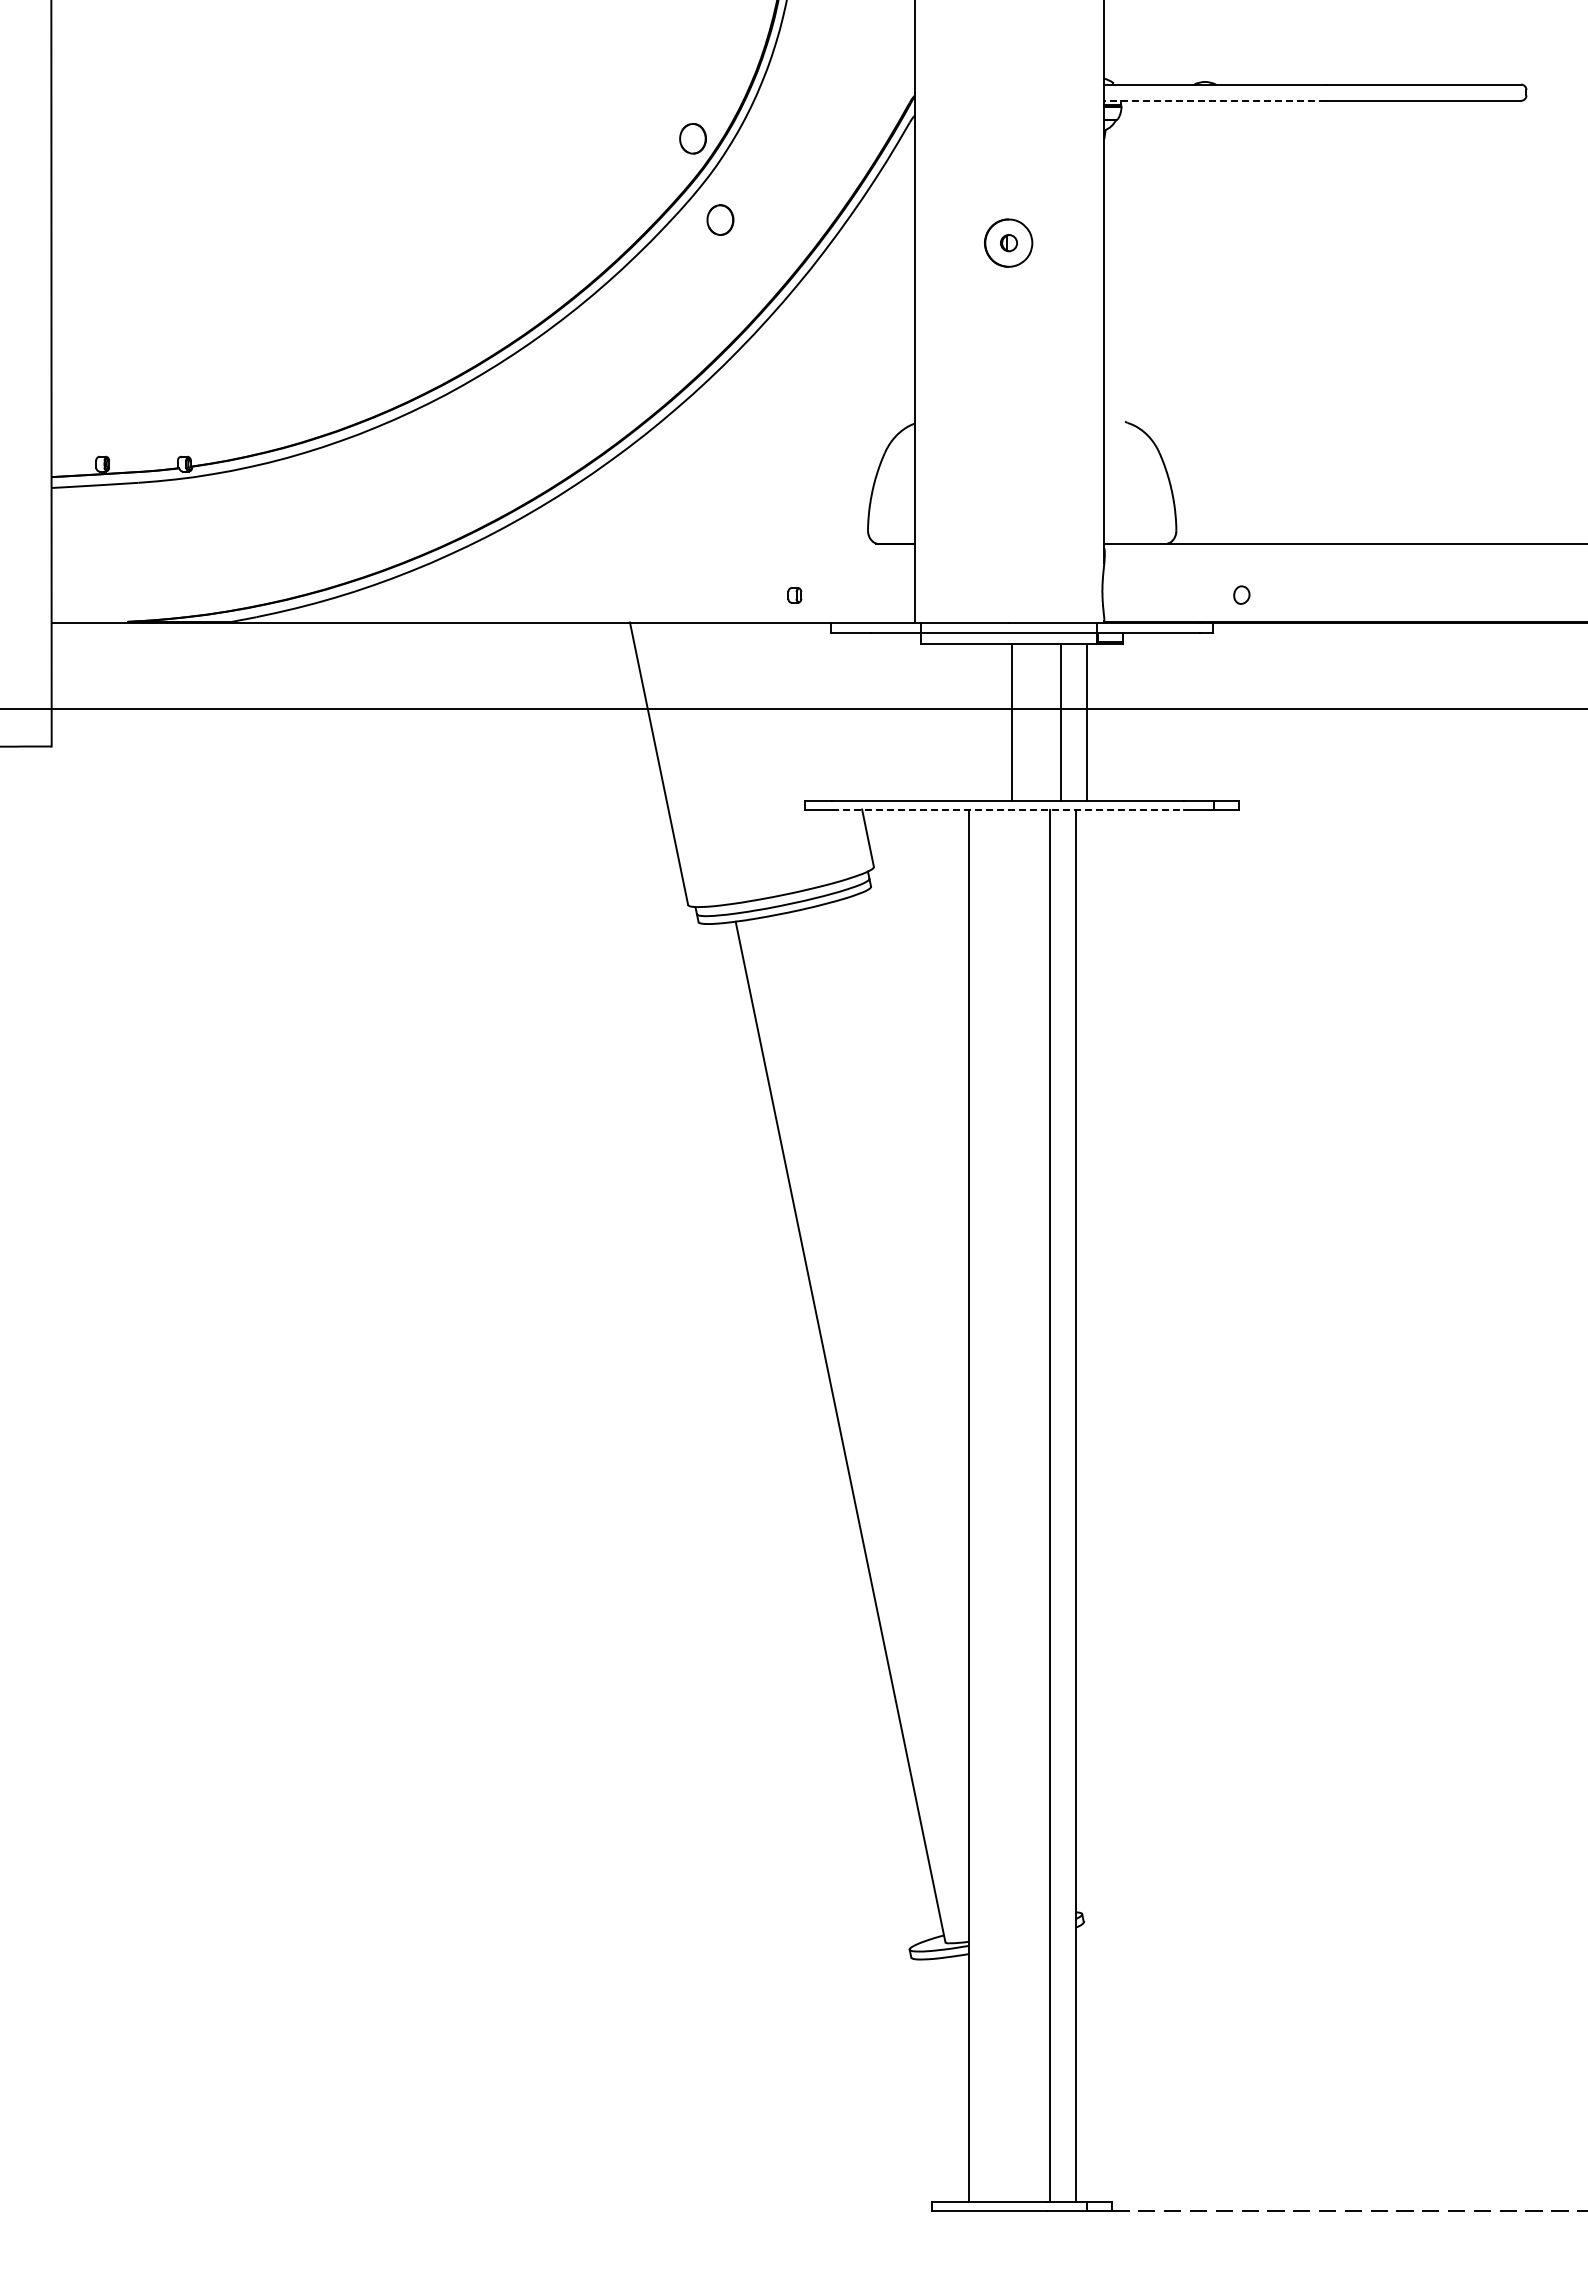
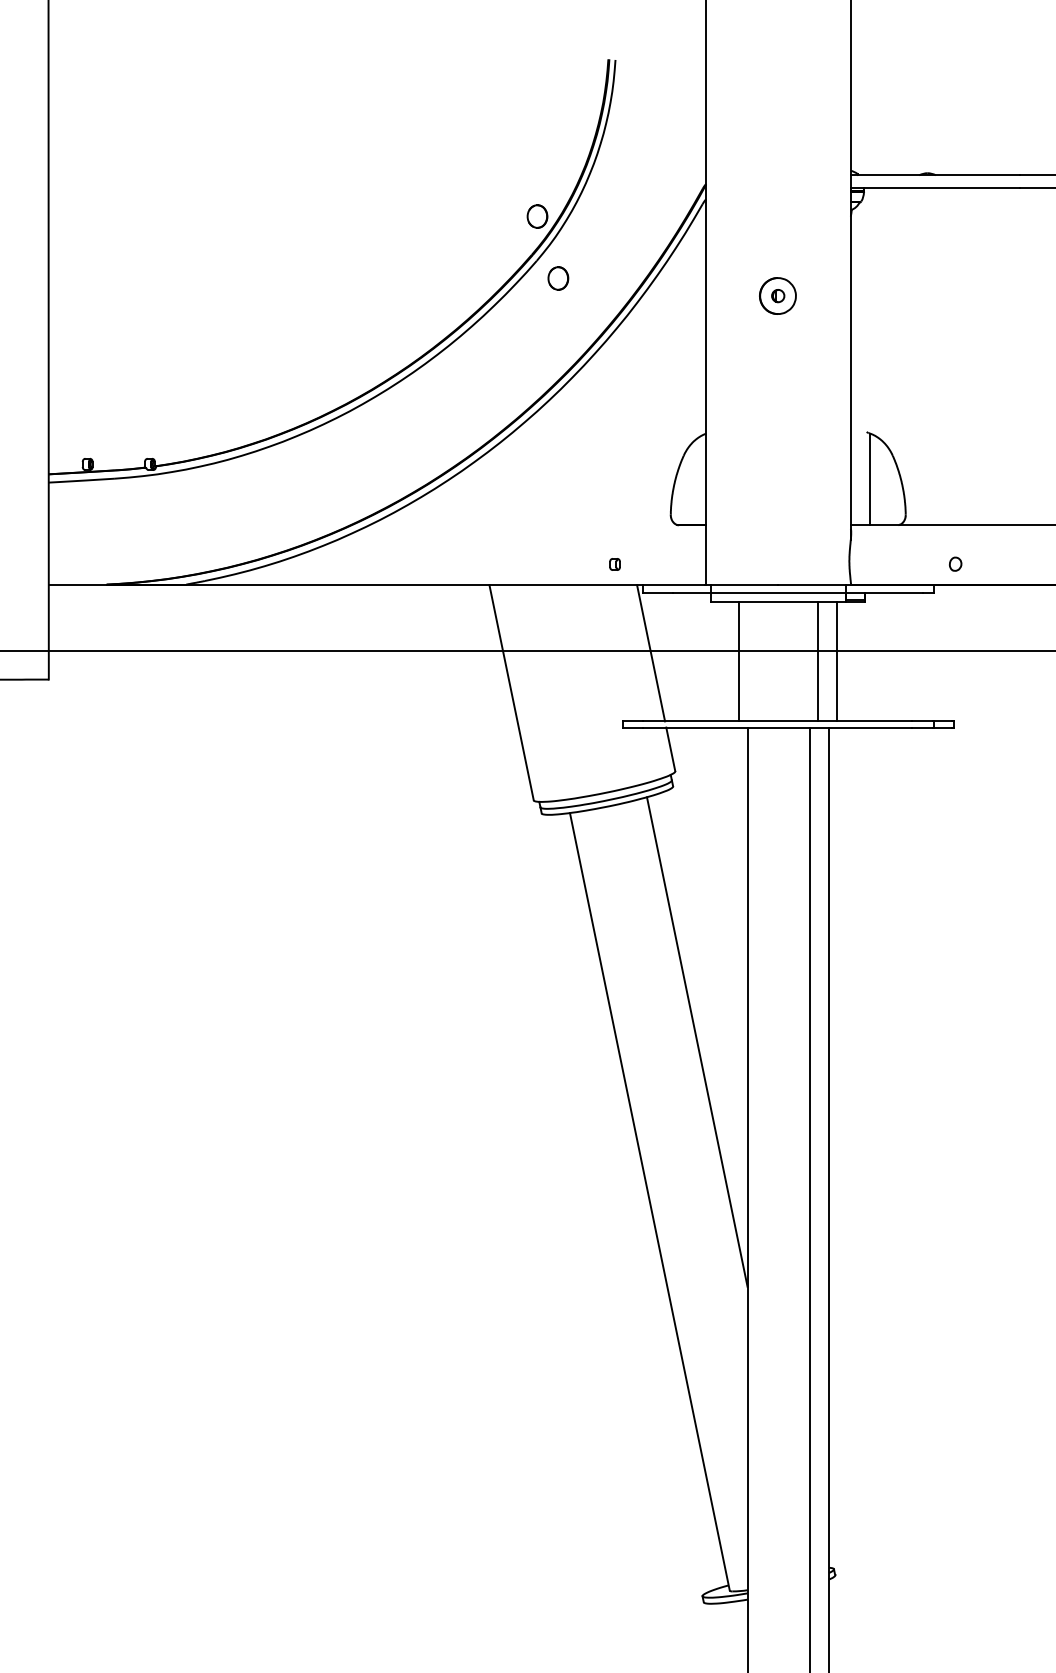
line: (1215, 100) -> (935, 187), dashed -> solid
line: (1129, 483) -> (870, 479), added
line: (841, 711) -> (650, 652), added
line: (1011, 722) -> (738, 661), moved
line: (1008, 809) -> (777, 727), dashed -> solid
line: (902, 1222) -> (697, 1042), added

